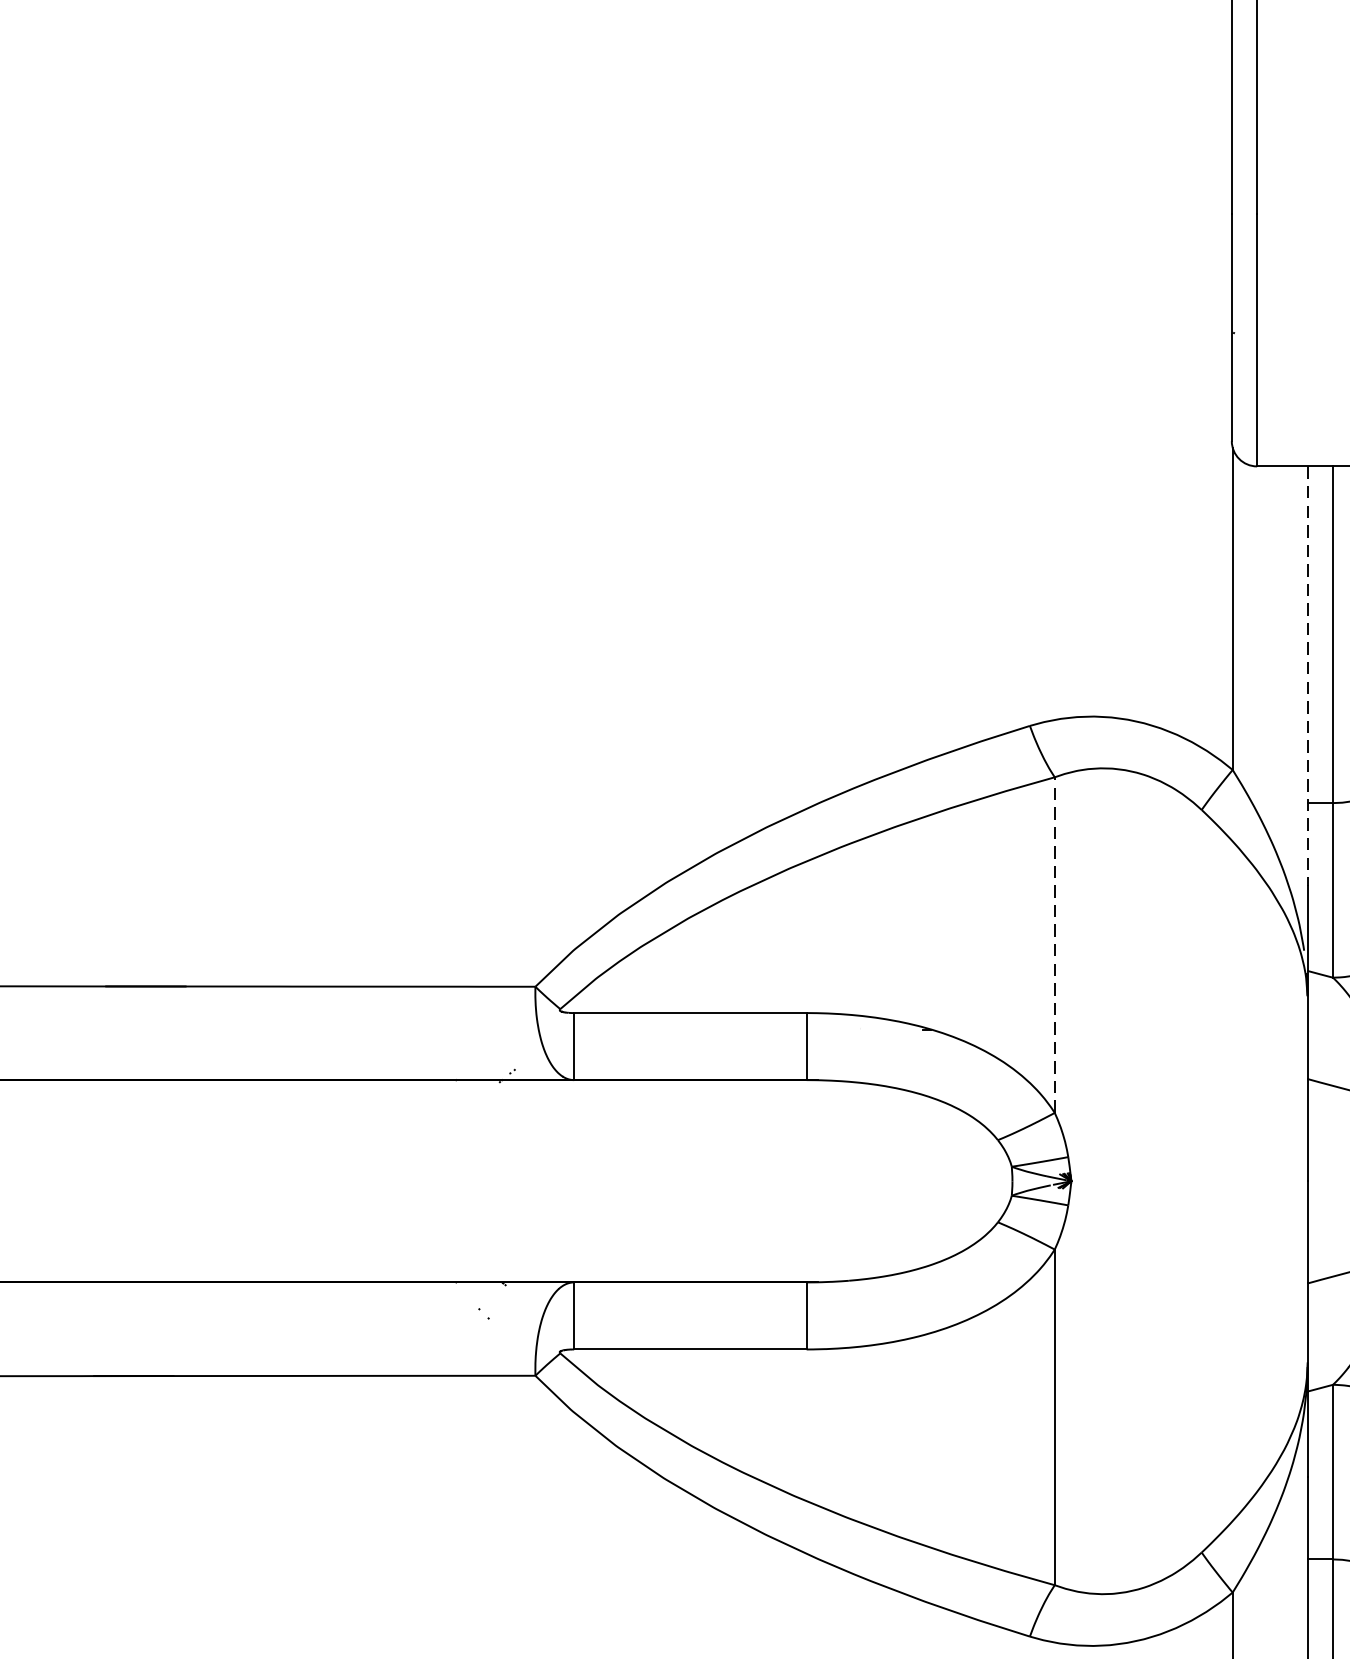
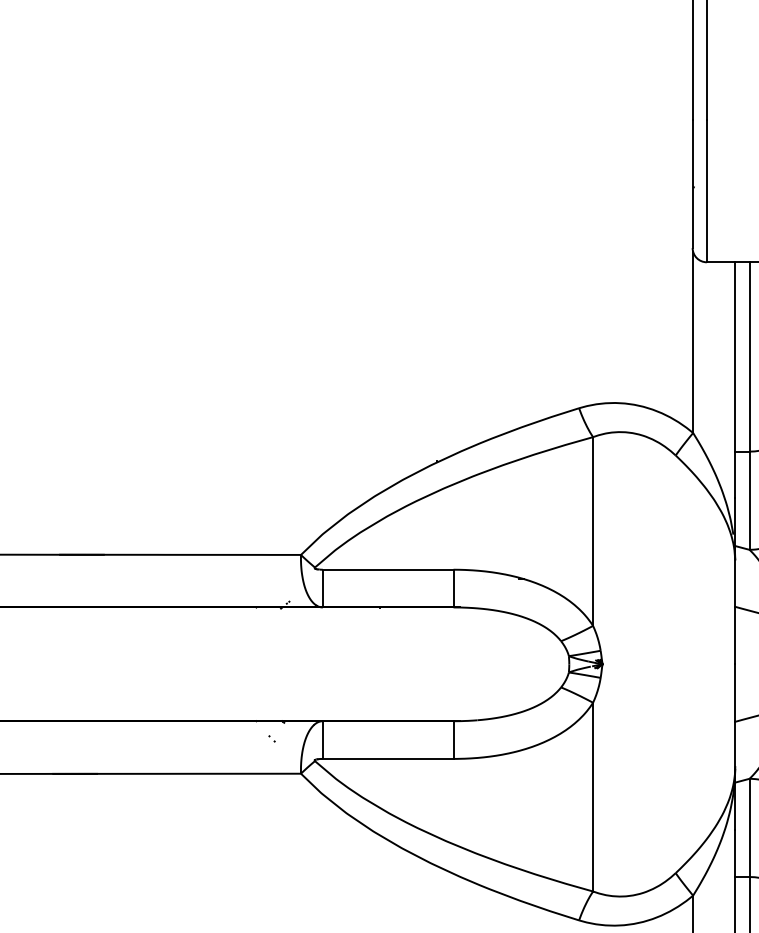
line: (1308, 676) -> (735, 380), dashed -> solid
line: (1055, 945) -> (593, 531), dashed -> solid

